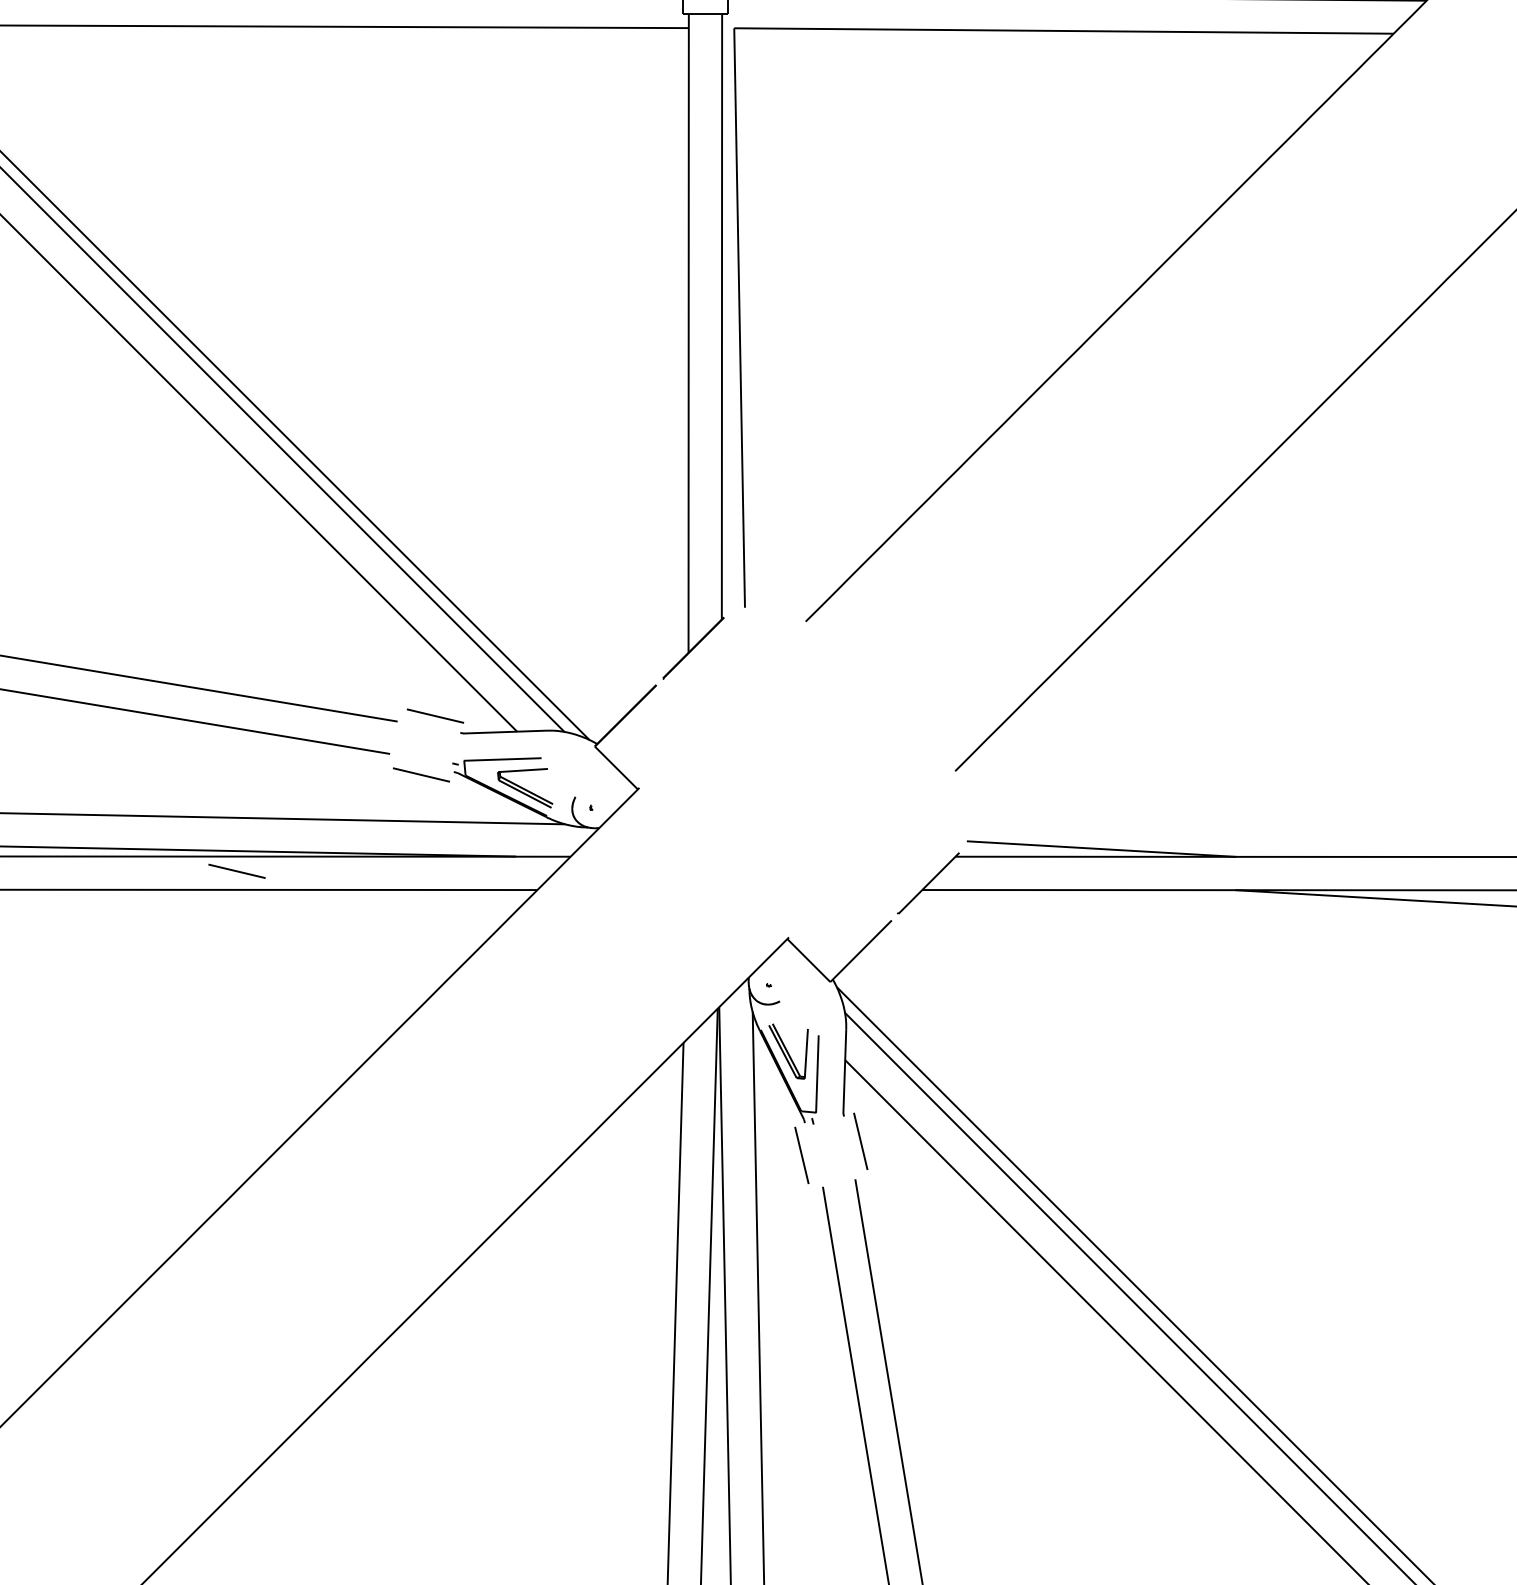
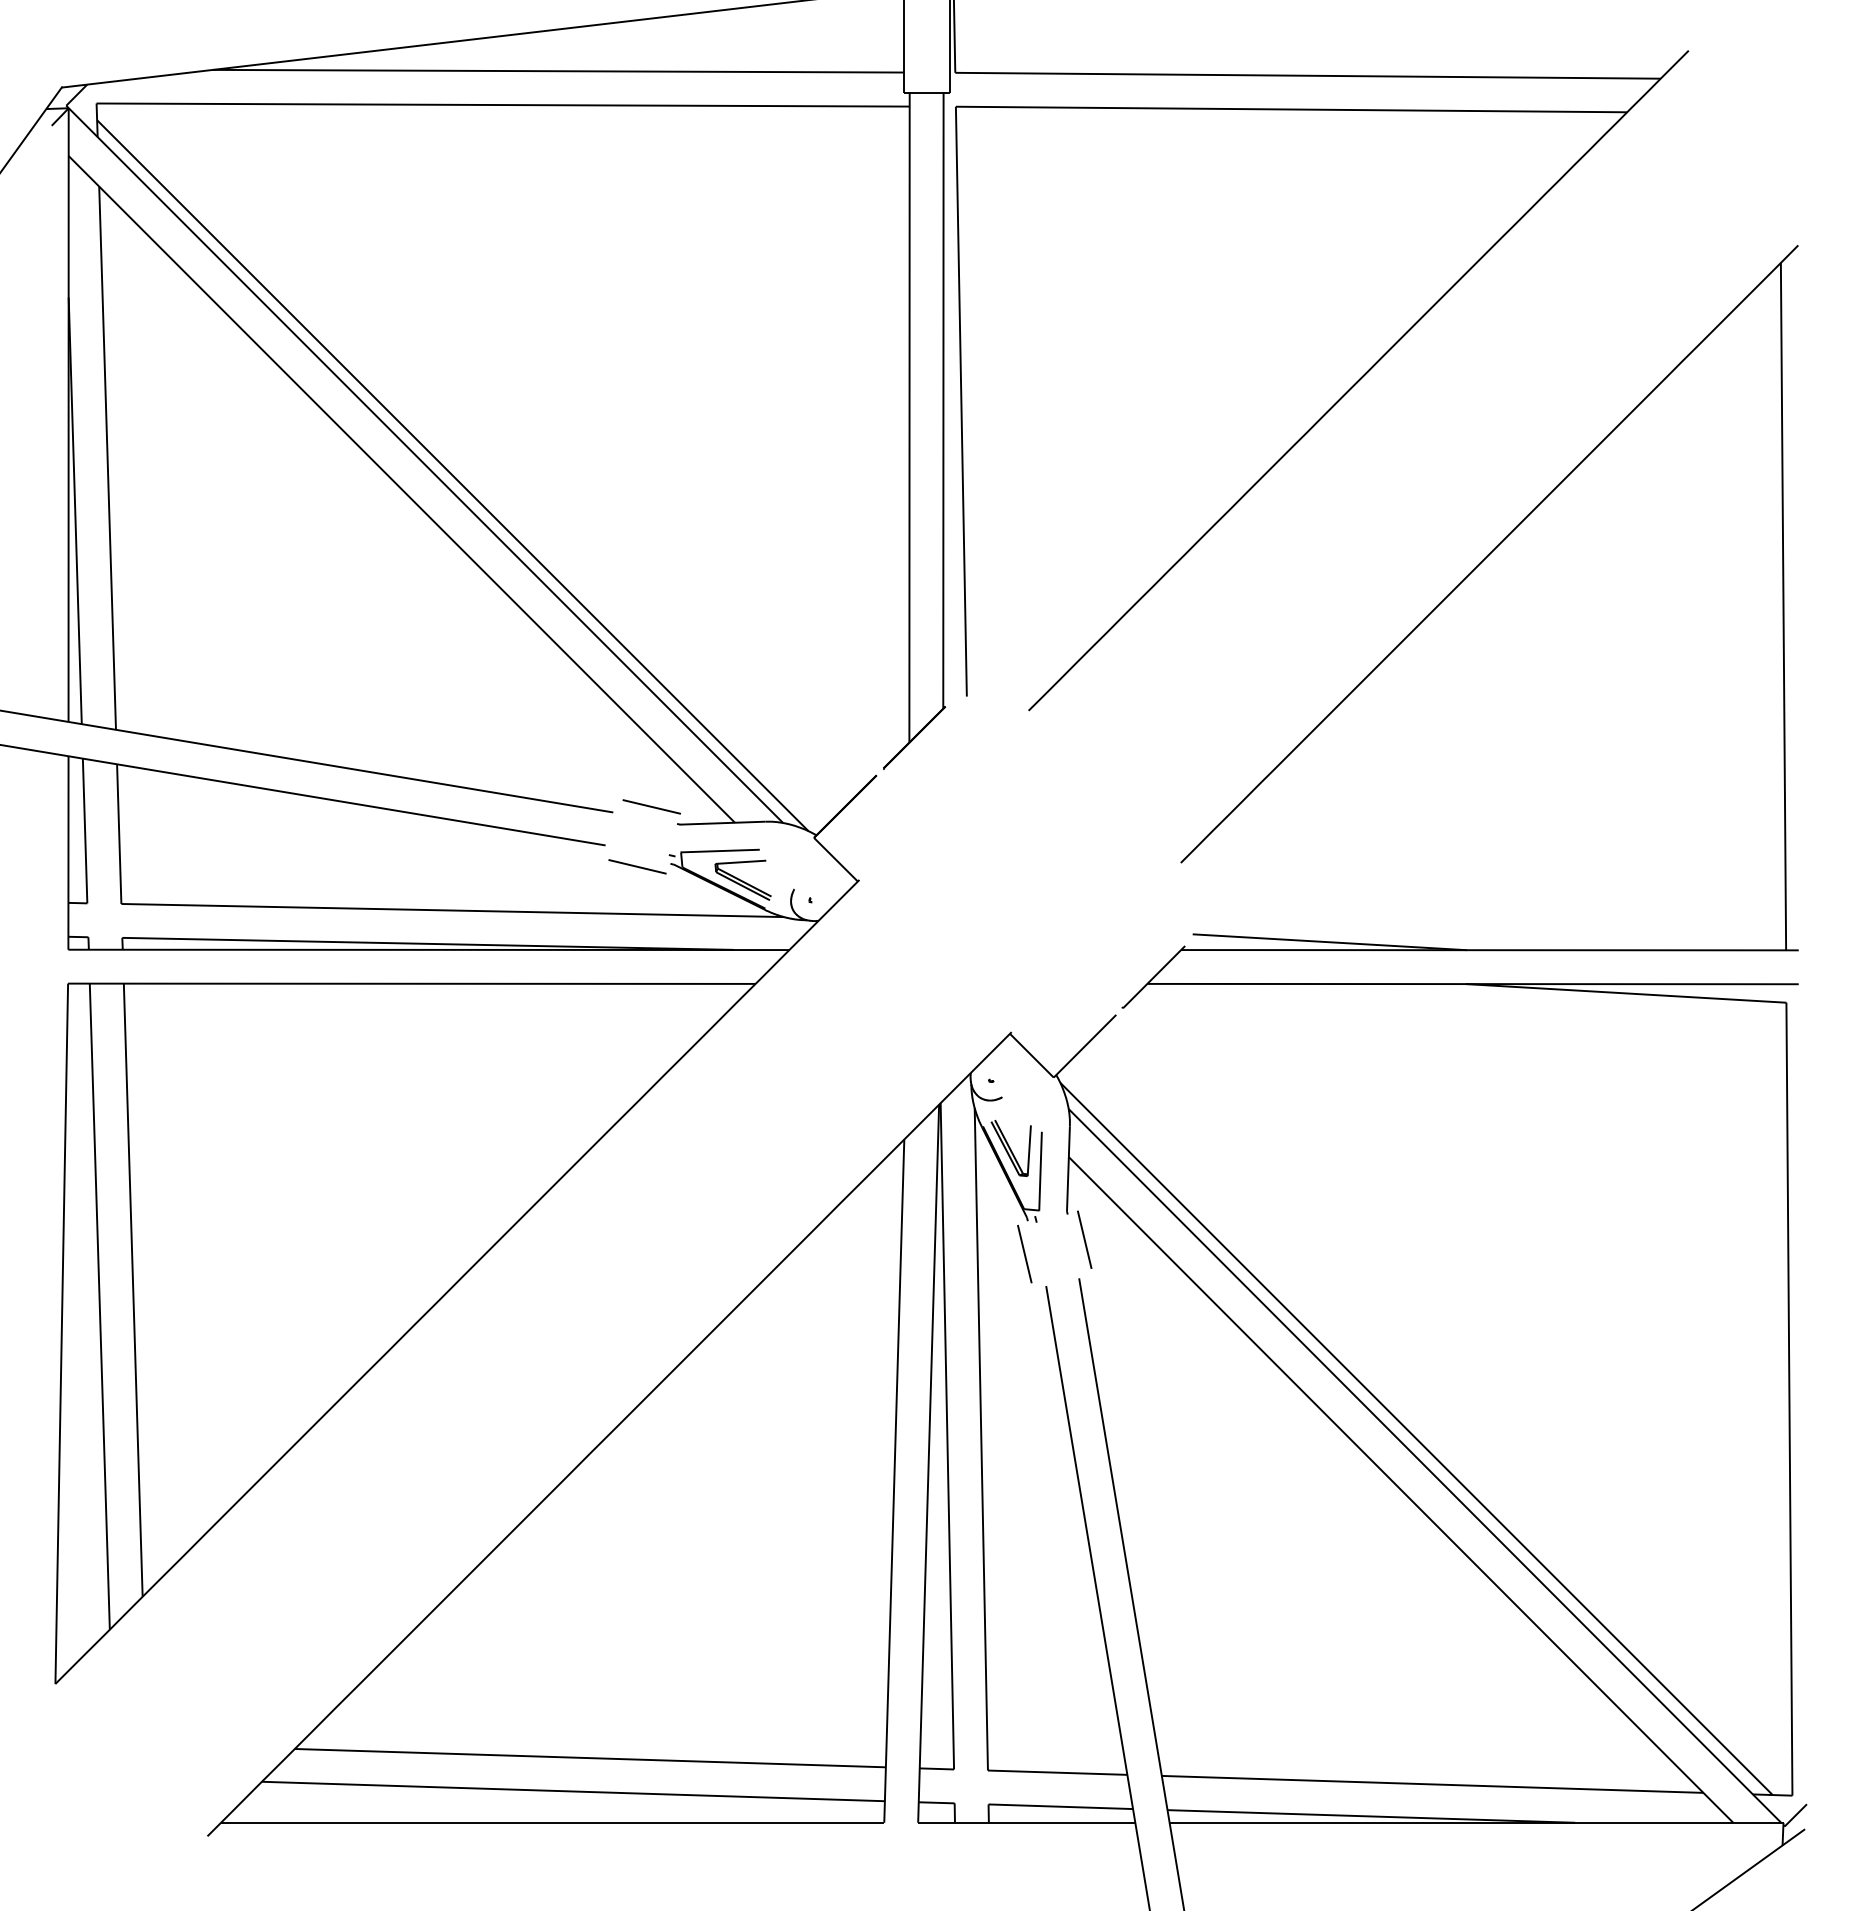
line: (236, 870) -> (449, 964), removed

